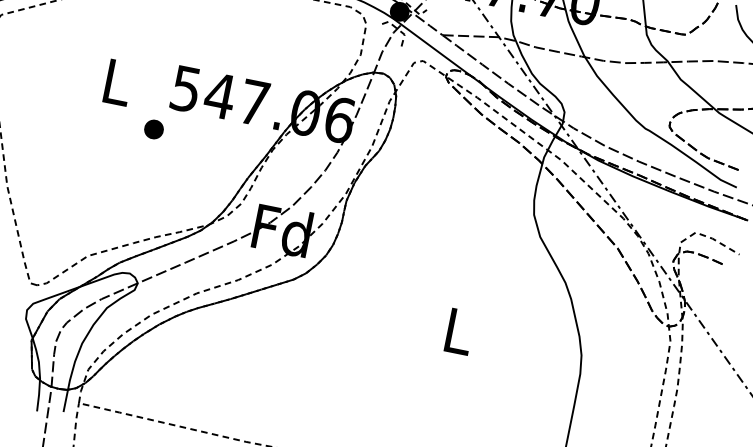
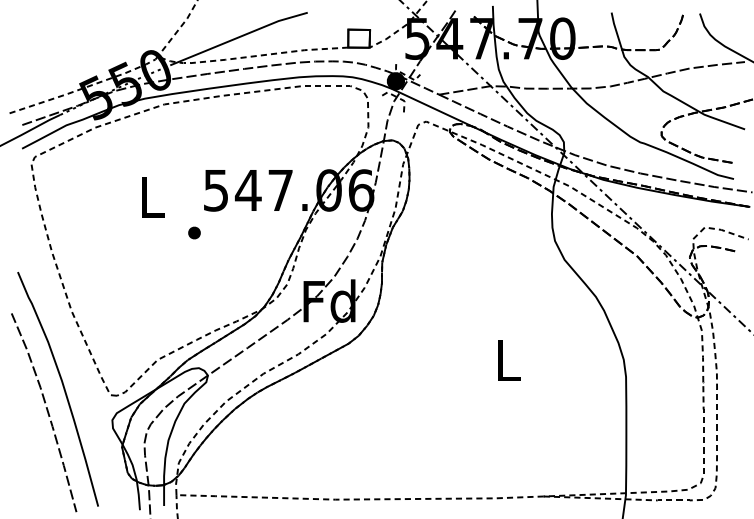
part: (154, 128) -> (194, 232), size x0.7

